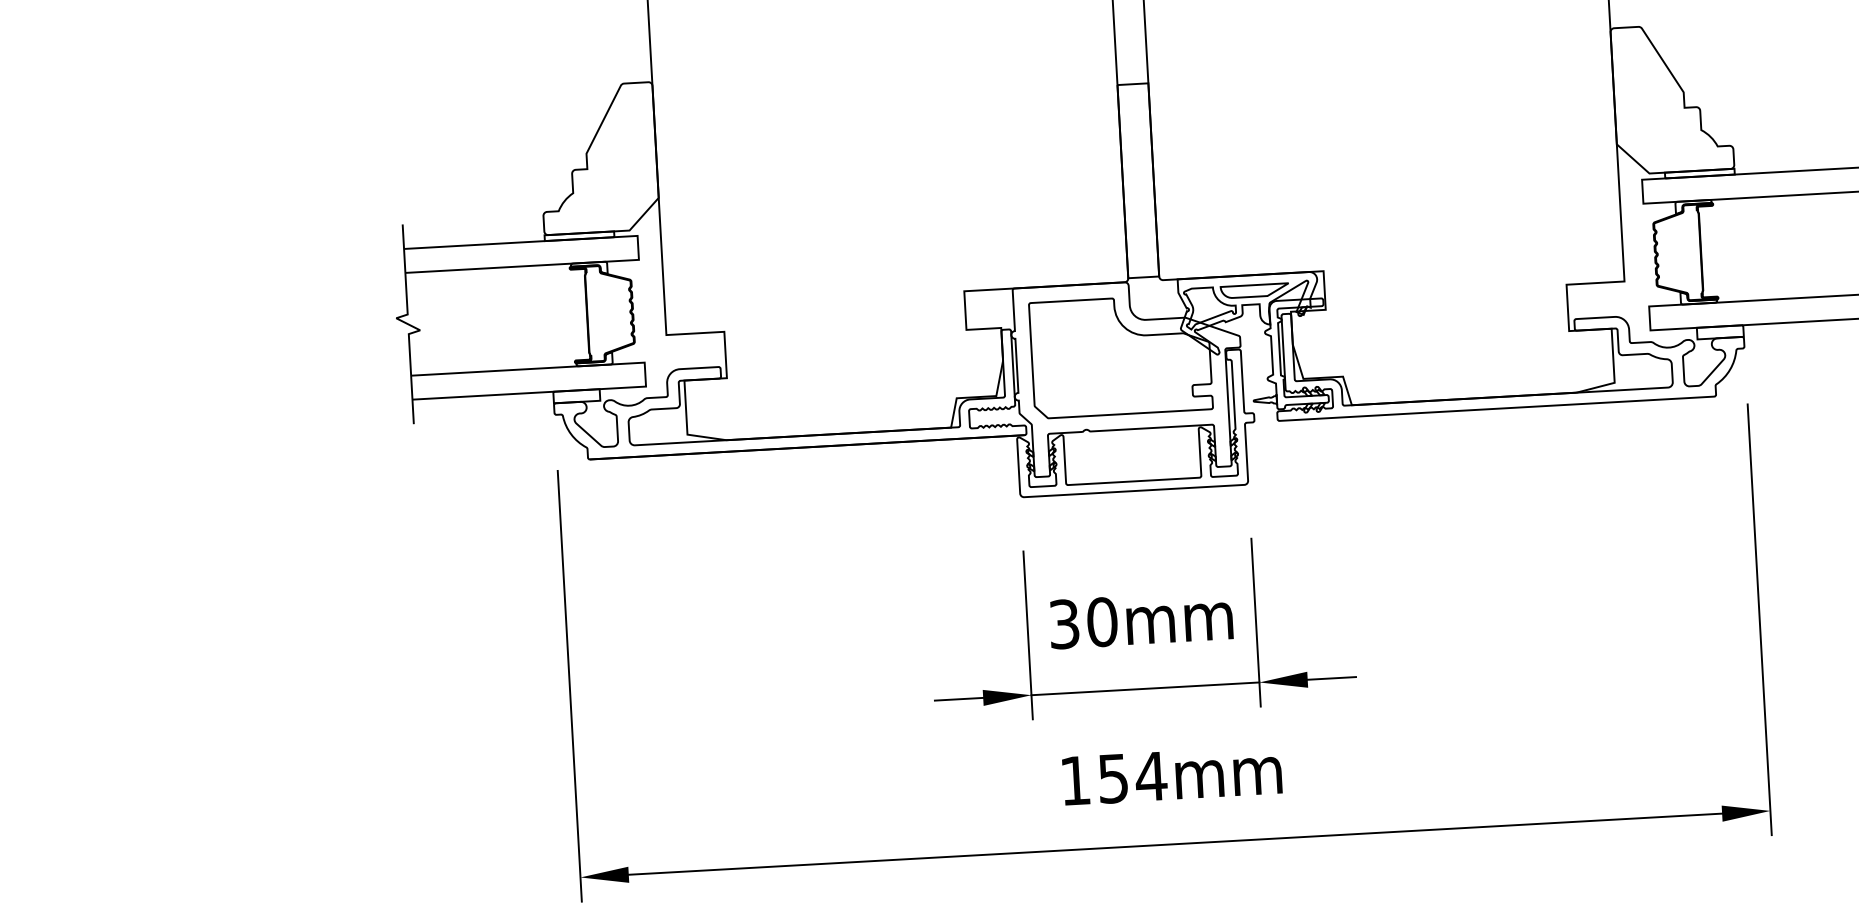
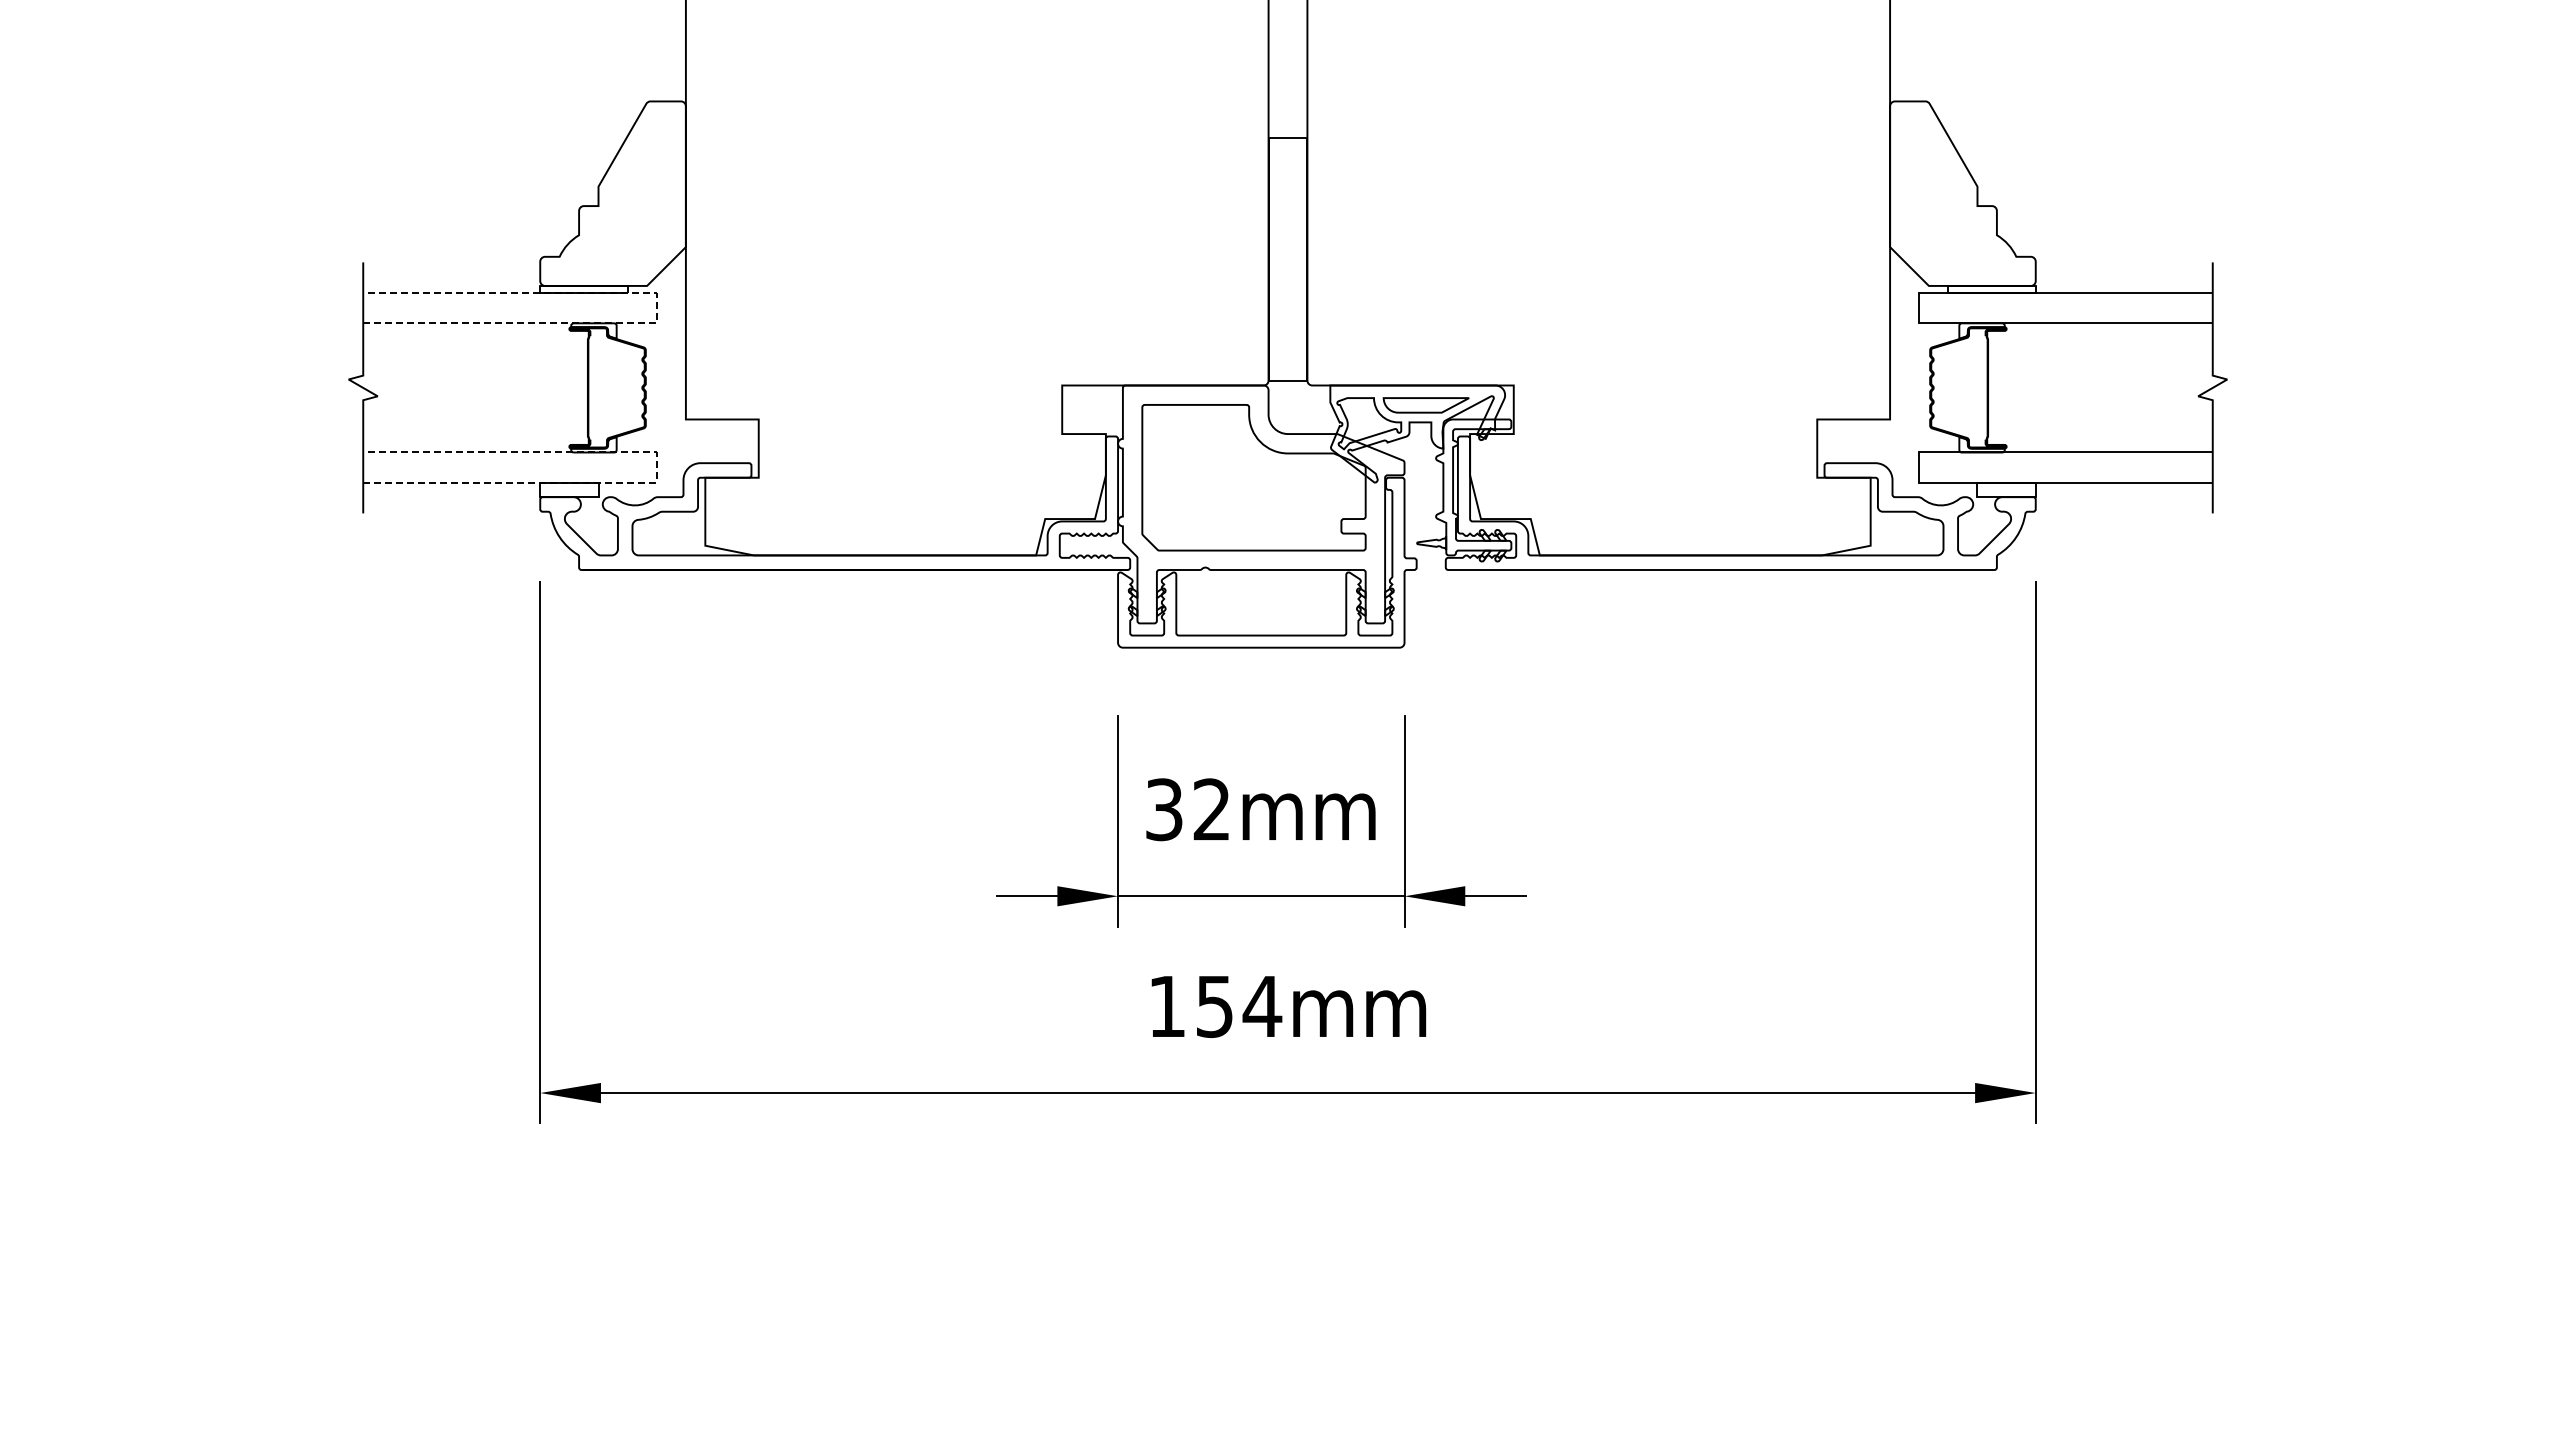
line: (638, 247) -> (656, 307), solid -> dashed
line: (645, 374) -> (656, 467), solid -> dashed
text: (1101, 622) -> (1211, 809), 30mm -> 32mm

